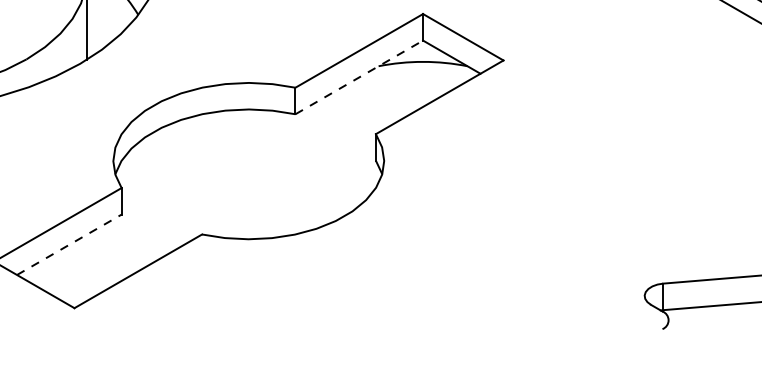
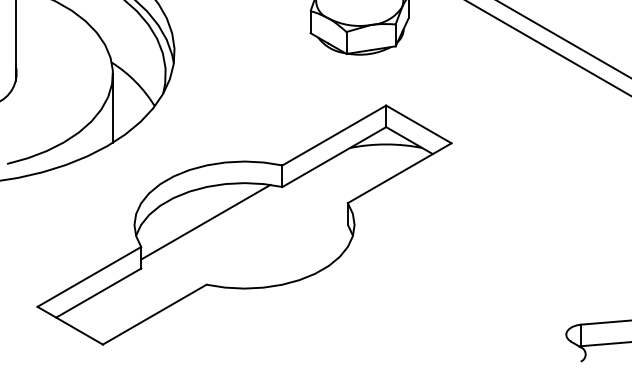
line: (359, 77) -> (334, 157), dashed -> solid
line: (200, 156) -> (205, 221), added
line: (70, 244) -> (99, 292), dashed -> solid

